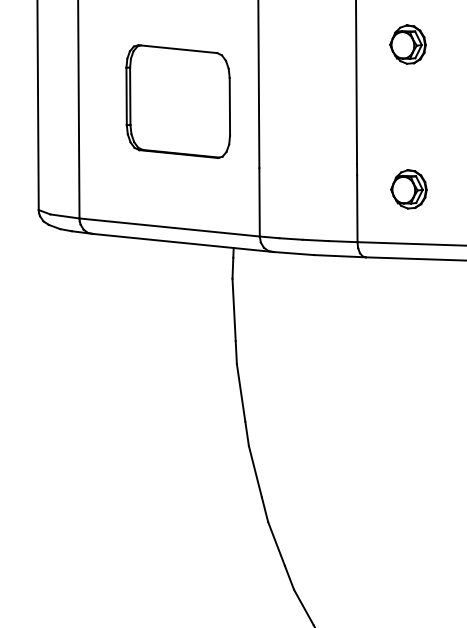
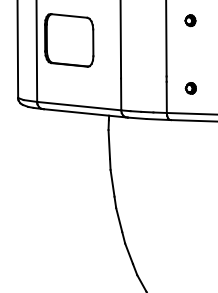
part: (408, 43) -> (190, 20), size x0.6
part: (178, 101) -> (69, 40), moved
part: (408, 189) -> (190, 88), size x0.6

